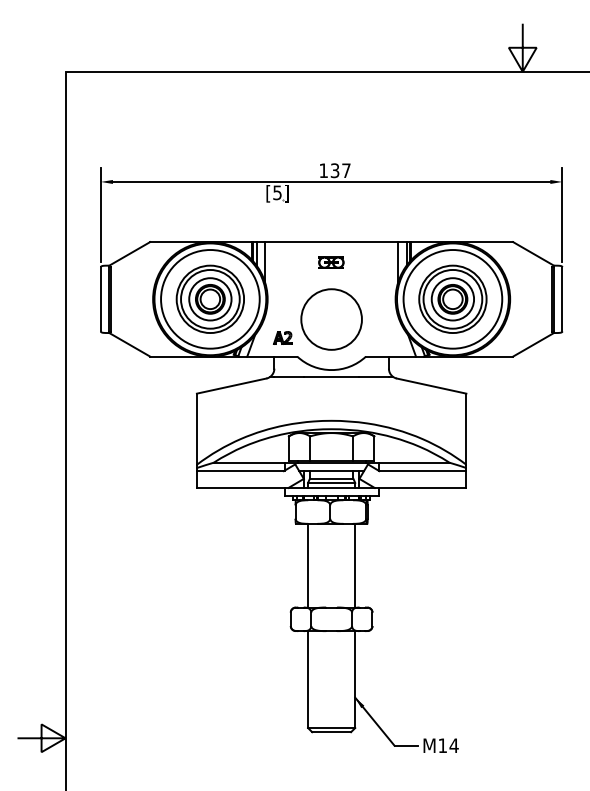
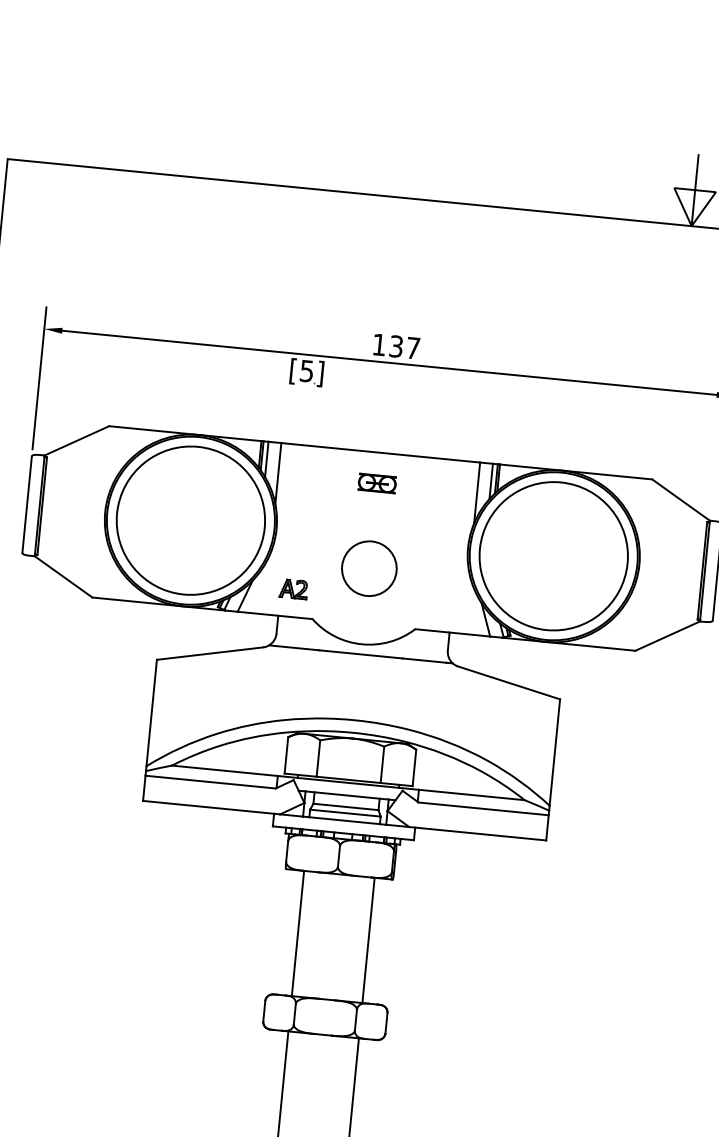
part: (209, 298) -> (189, 519), removed
part: (452, 298) -> (553, 554), removed
circle: (331, 319) -> (369, 568), size x0.6

